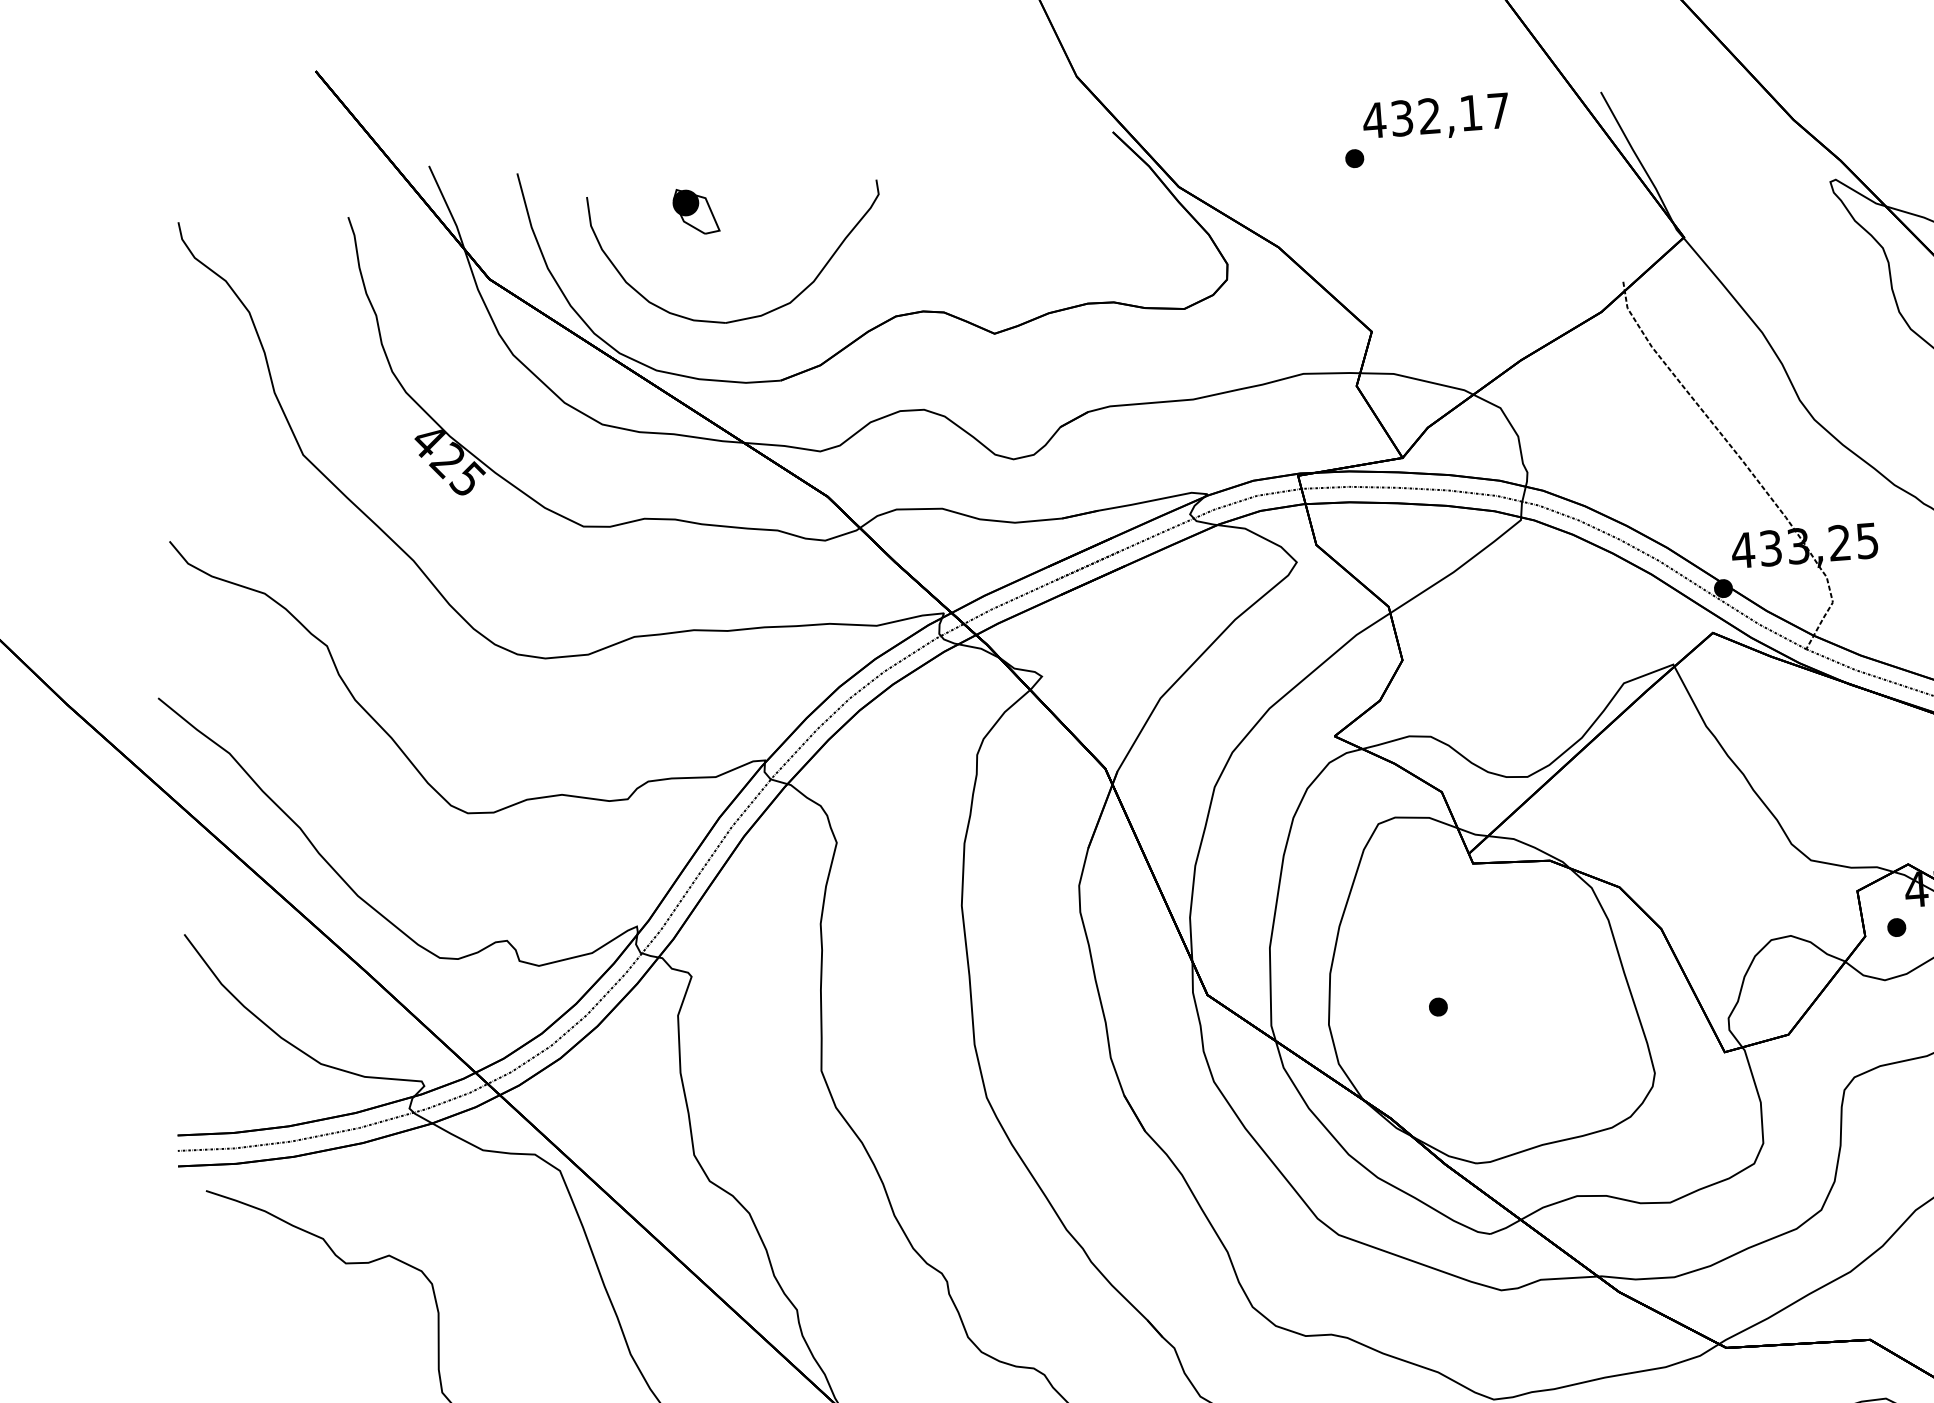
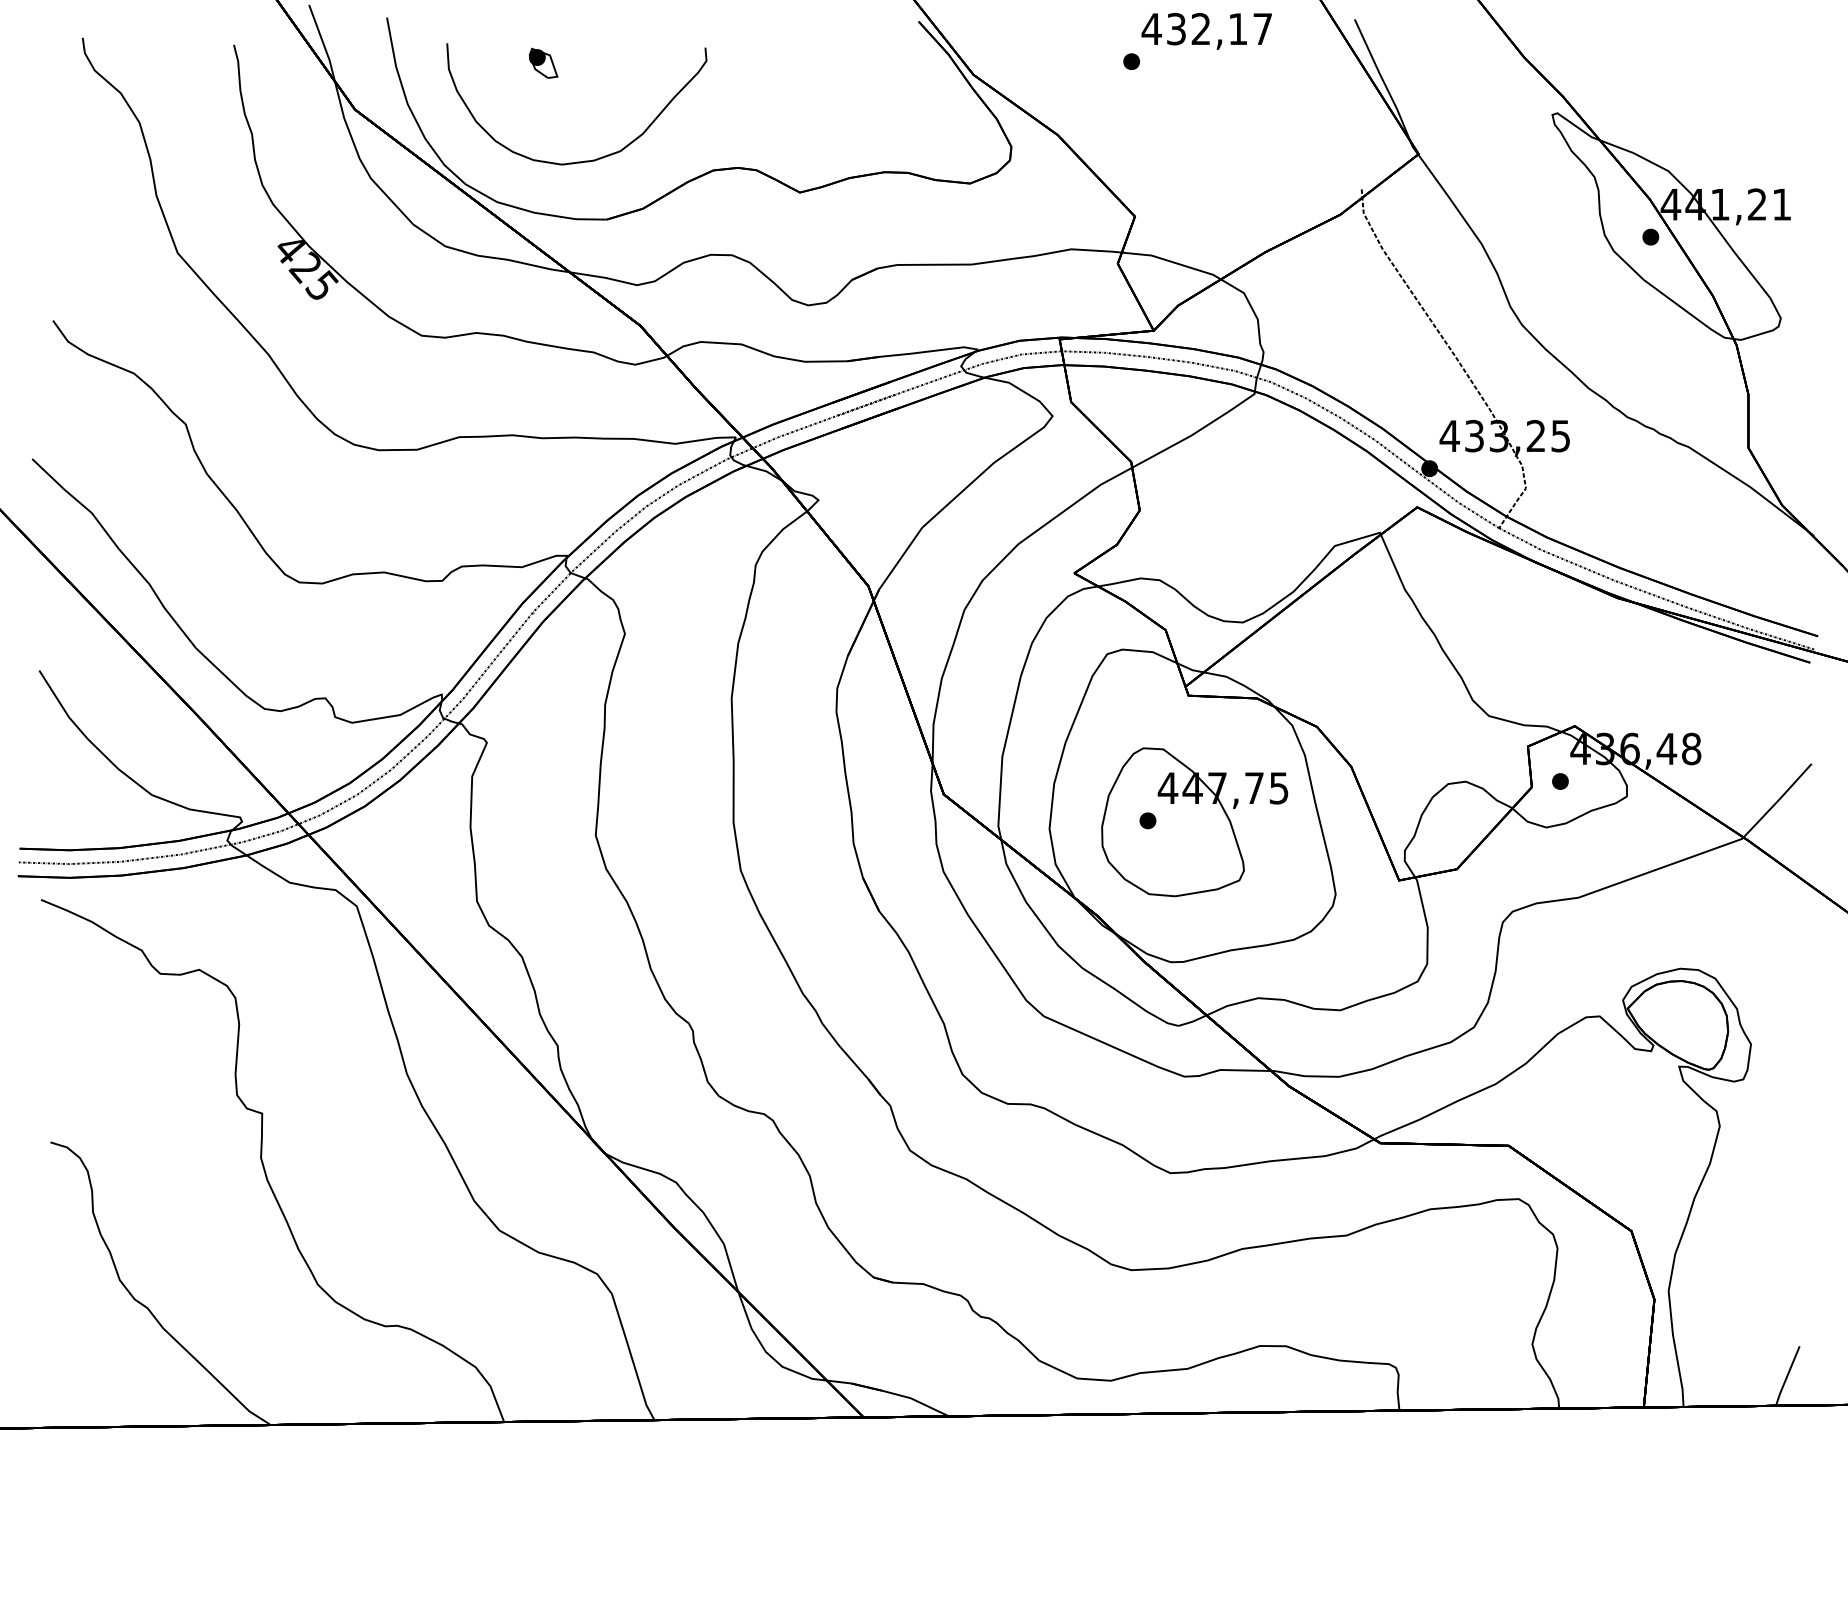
part: (696, 210) -> (543, 62), size x0.71
part: (1490, 1004) -> (1194, 822), added

